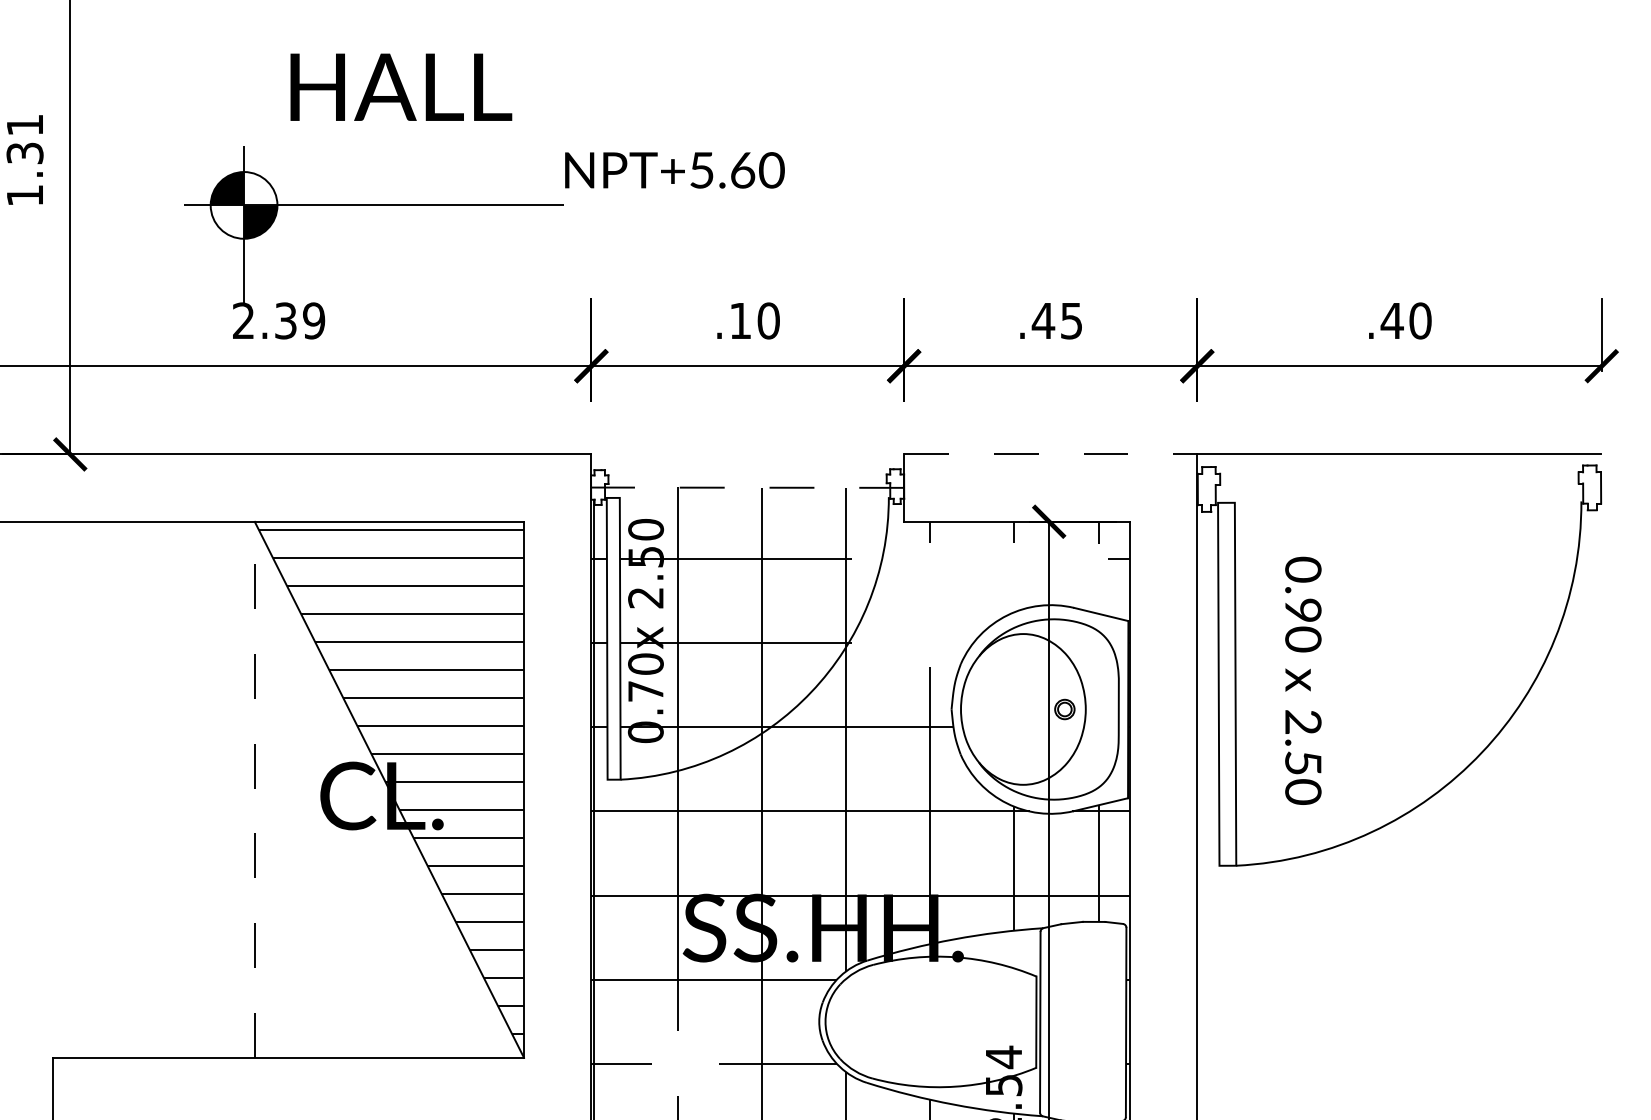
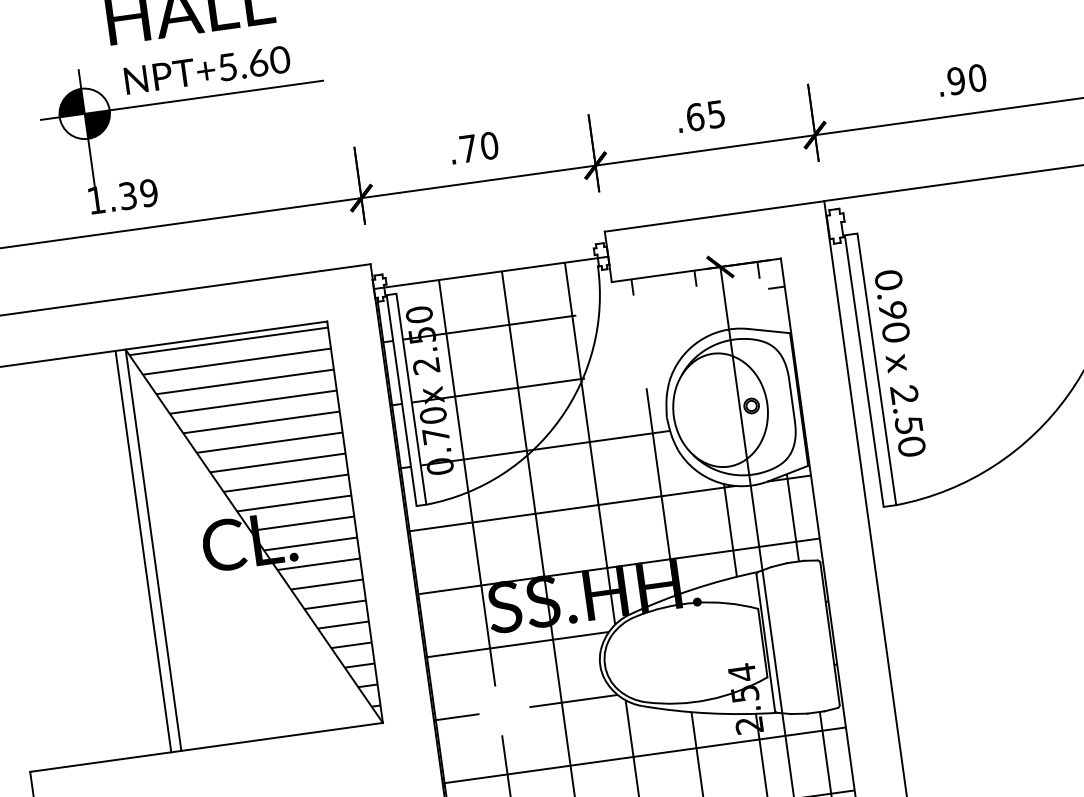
text: (674, 170) -> (207, 70), moved
text: (243, 320) -> (96, 200), 2.39 -> 1.39
text: (740, 320) -> (468, 148), .10 -> .70
text: (1043, 320) -> (695, 116), .45 -> .65
text: (1391, 320) -> (955, 80), .40 -> .90
line: (1050, 454) -> (714, 216), dashed -> solid
line: (747, 487) -> (490, 272), dashed -> solid
text: (1303, 680) -> (900, 363), moved
line: (241, 789) -> (143, 551), added
line: (254, 789) -> (153, 550), dashed -> solid

